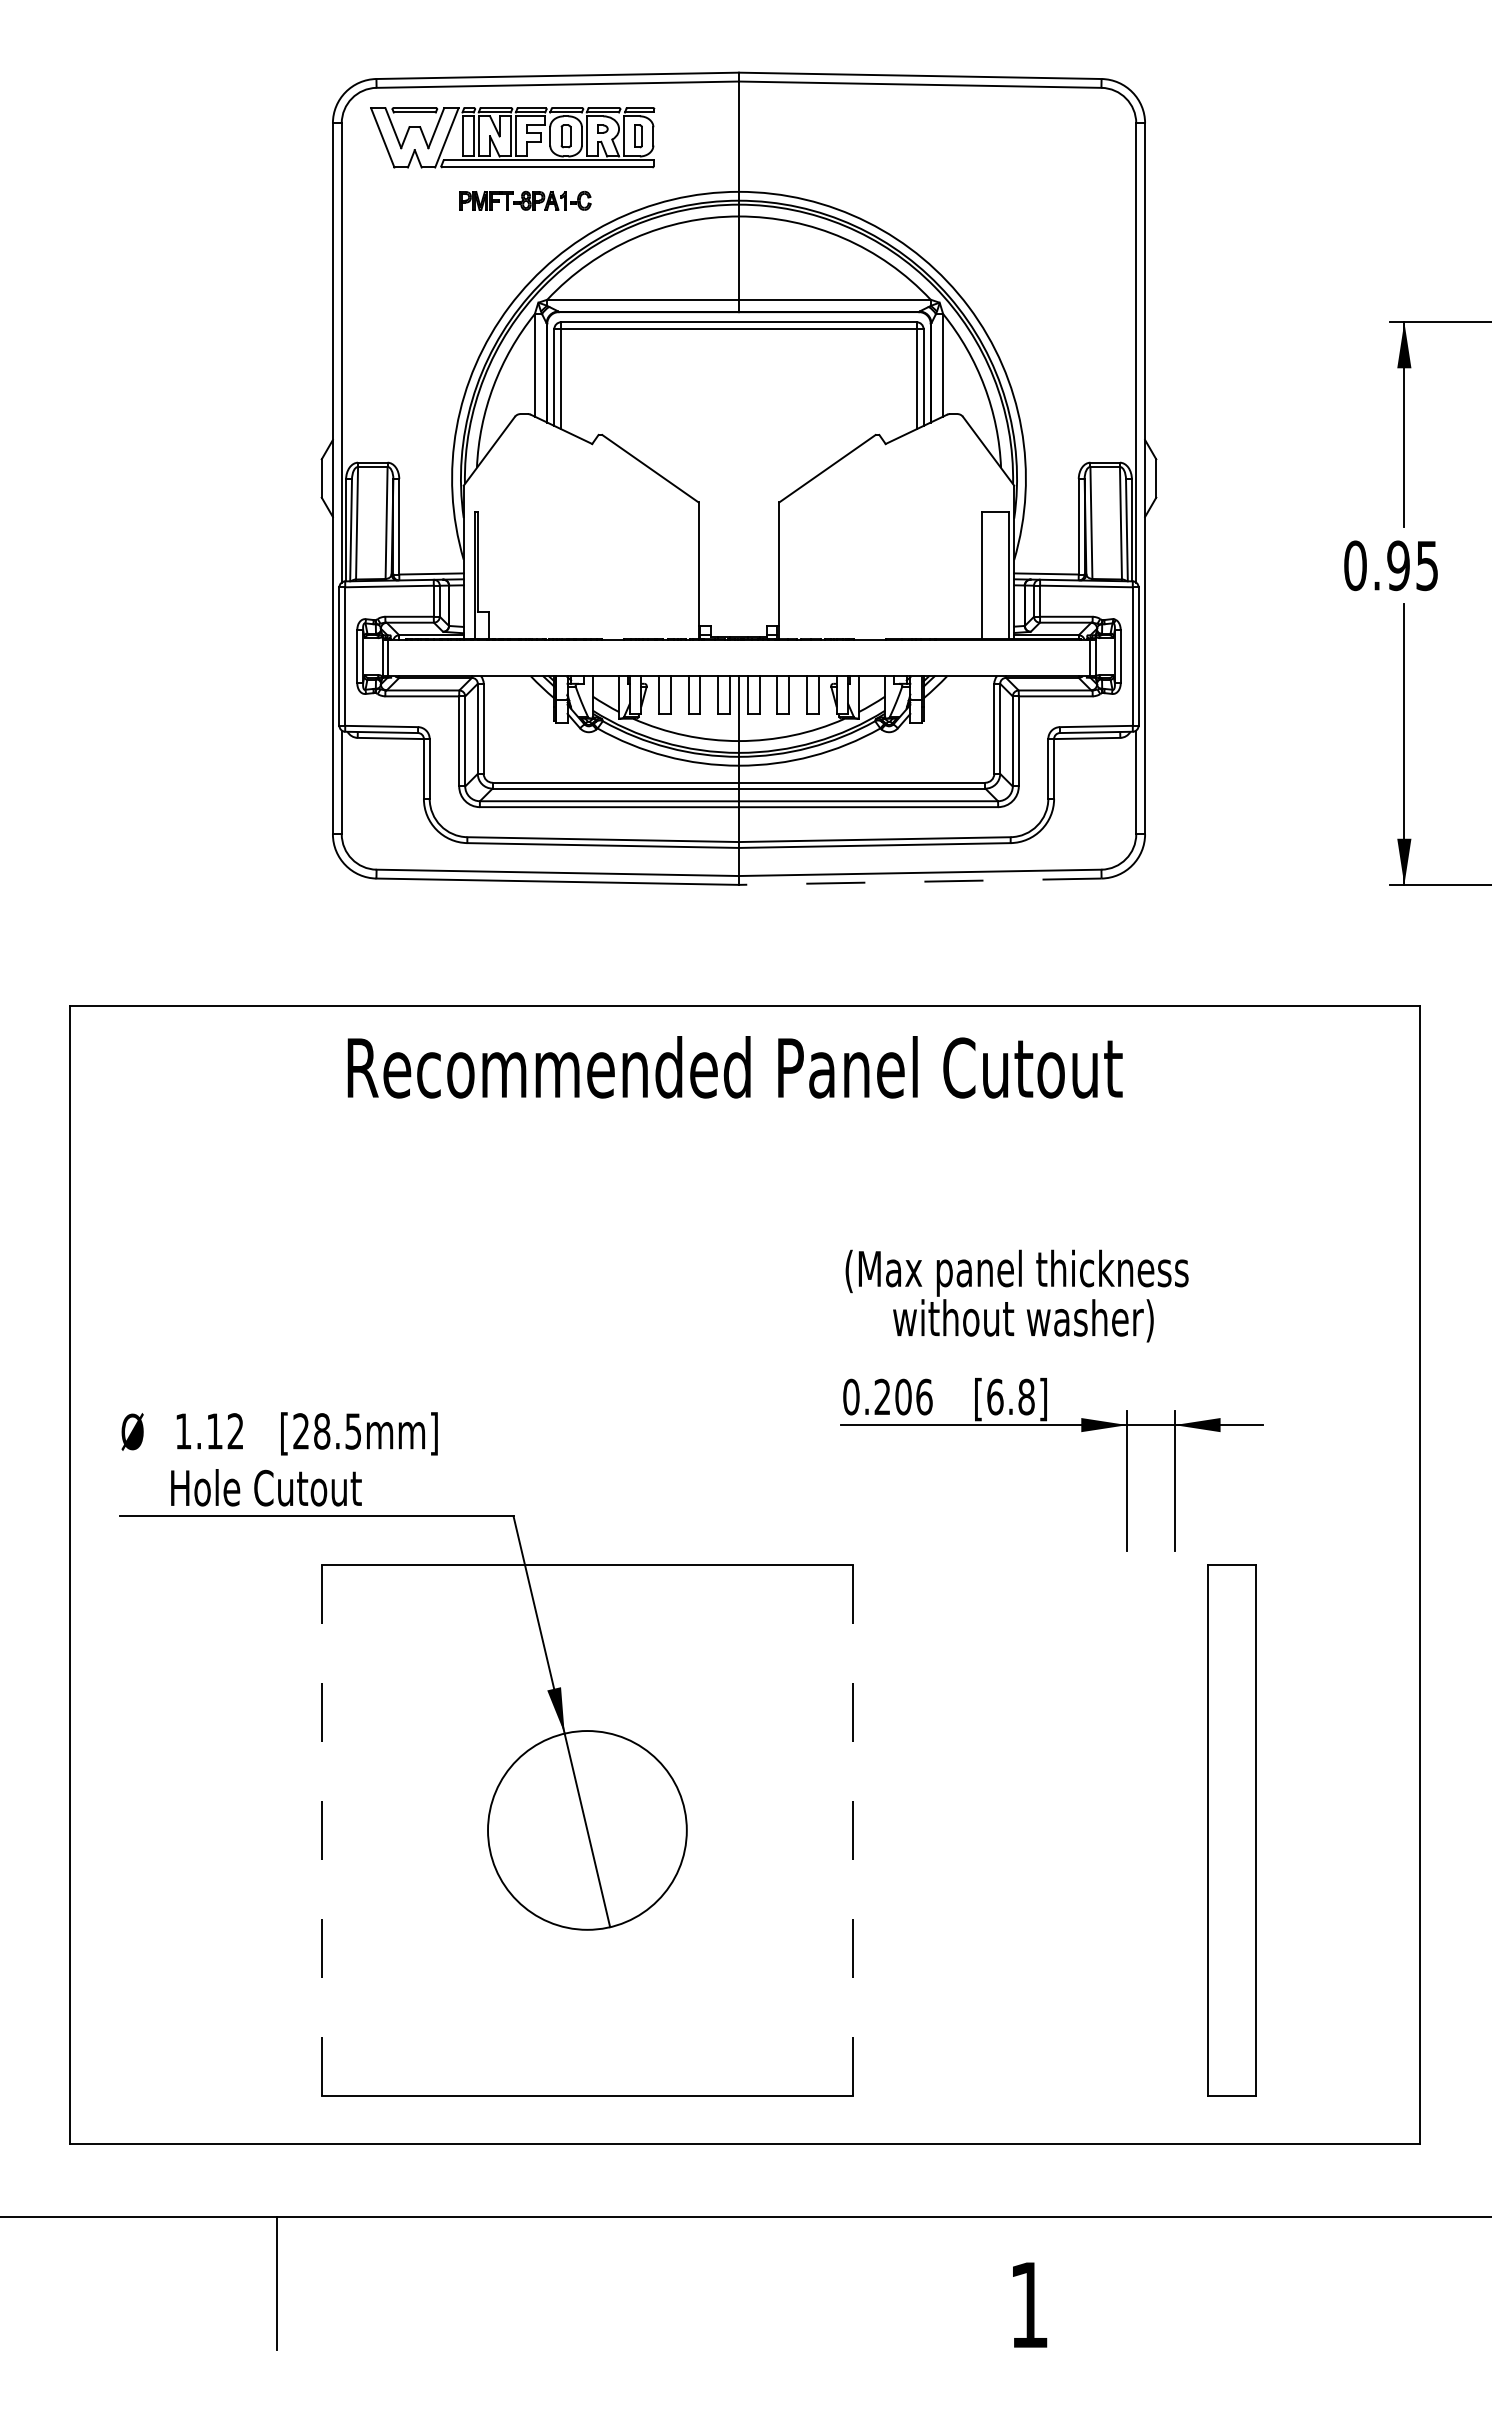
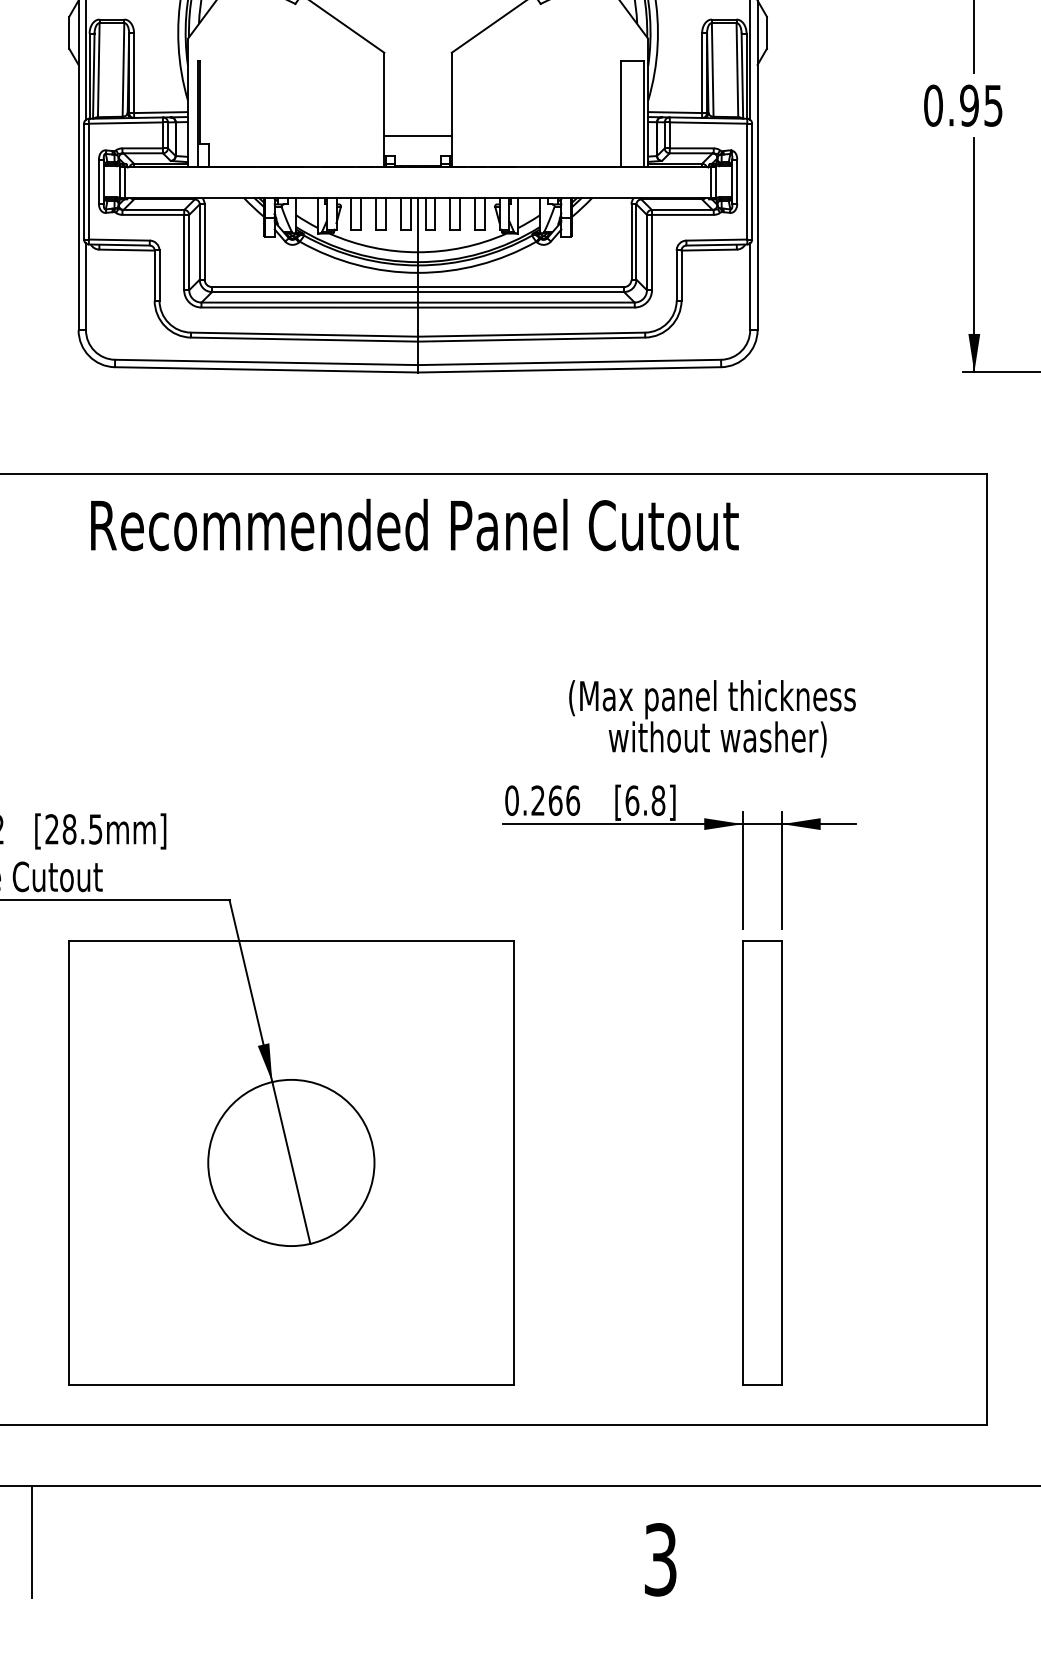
line: (738, 602) -> (417, 136), added
line: (919, 881) -> (568, 369), dashed -> solid
text: (1016, 1295) -> (711, 718), moved
text: (903, 1396) -> (555, 800), 0.206 -> 0.266
line: (321, 1830) -> (69, 1163), dashed -> solid
line: (853, 1830) -> (513, 1163), dashed -> solid
part: (1231, 1830) -> (762, 1163), moved
text: (1028, 2305) -> (660, 1560), 1 -> 3

